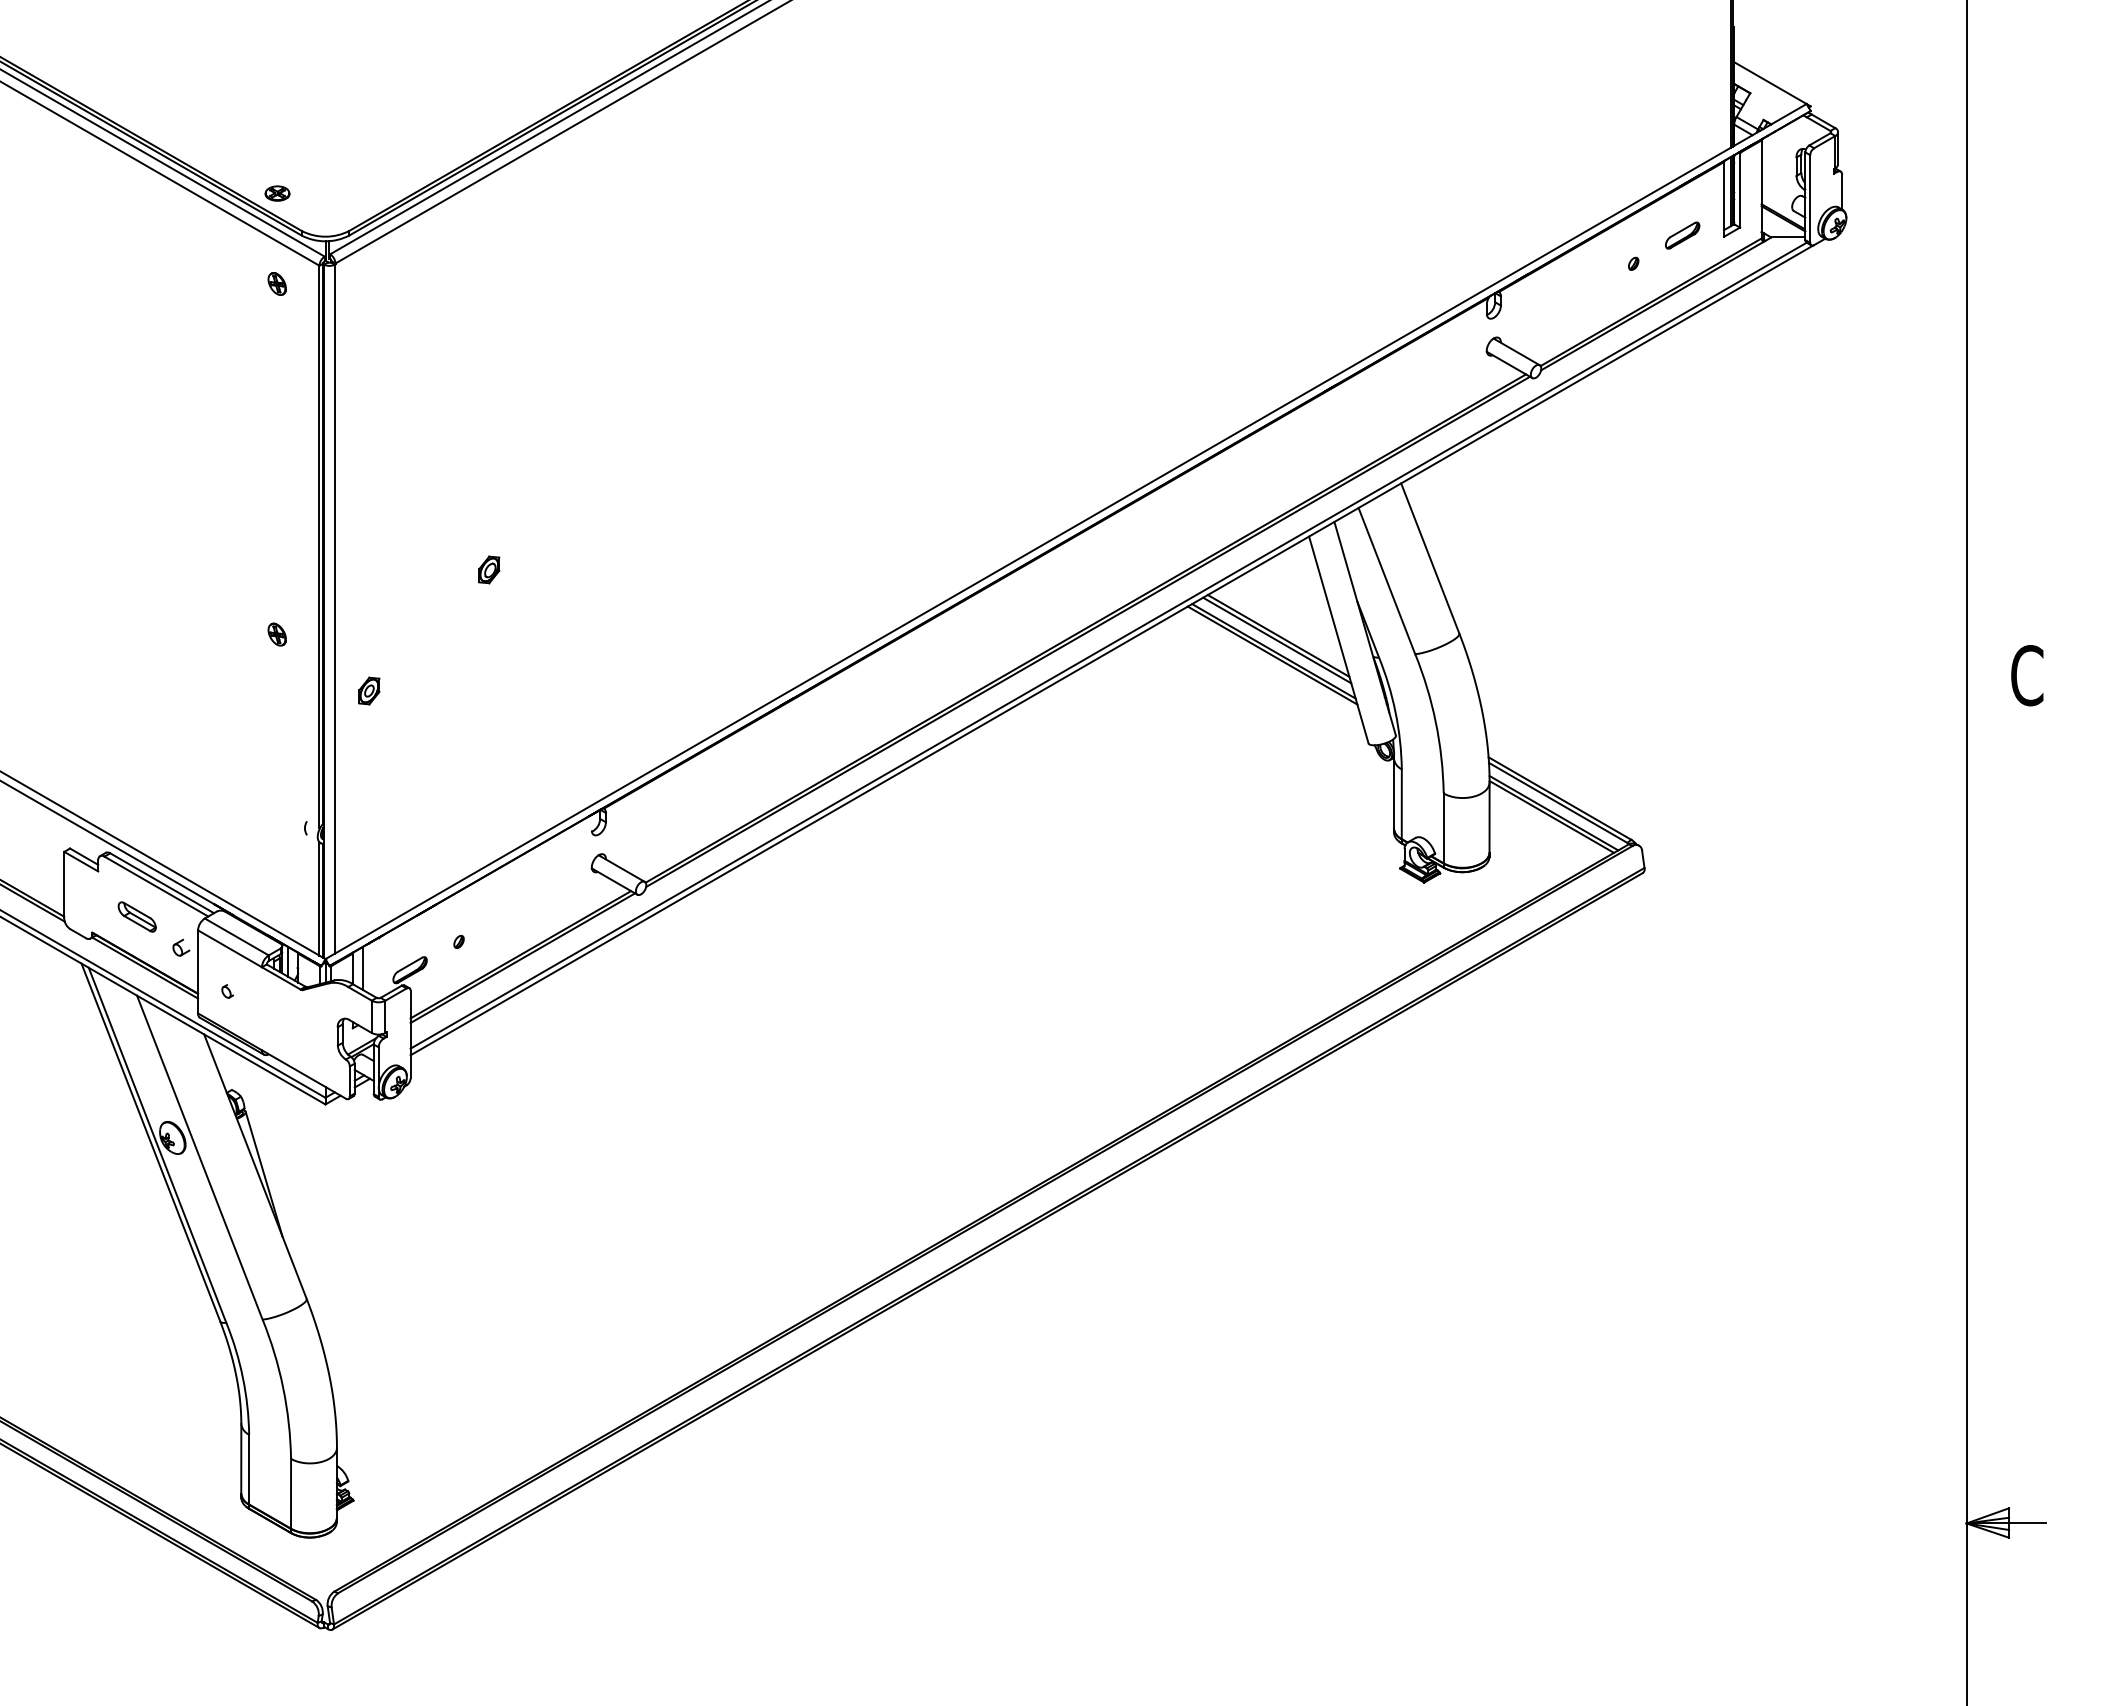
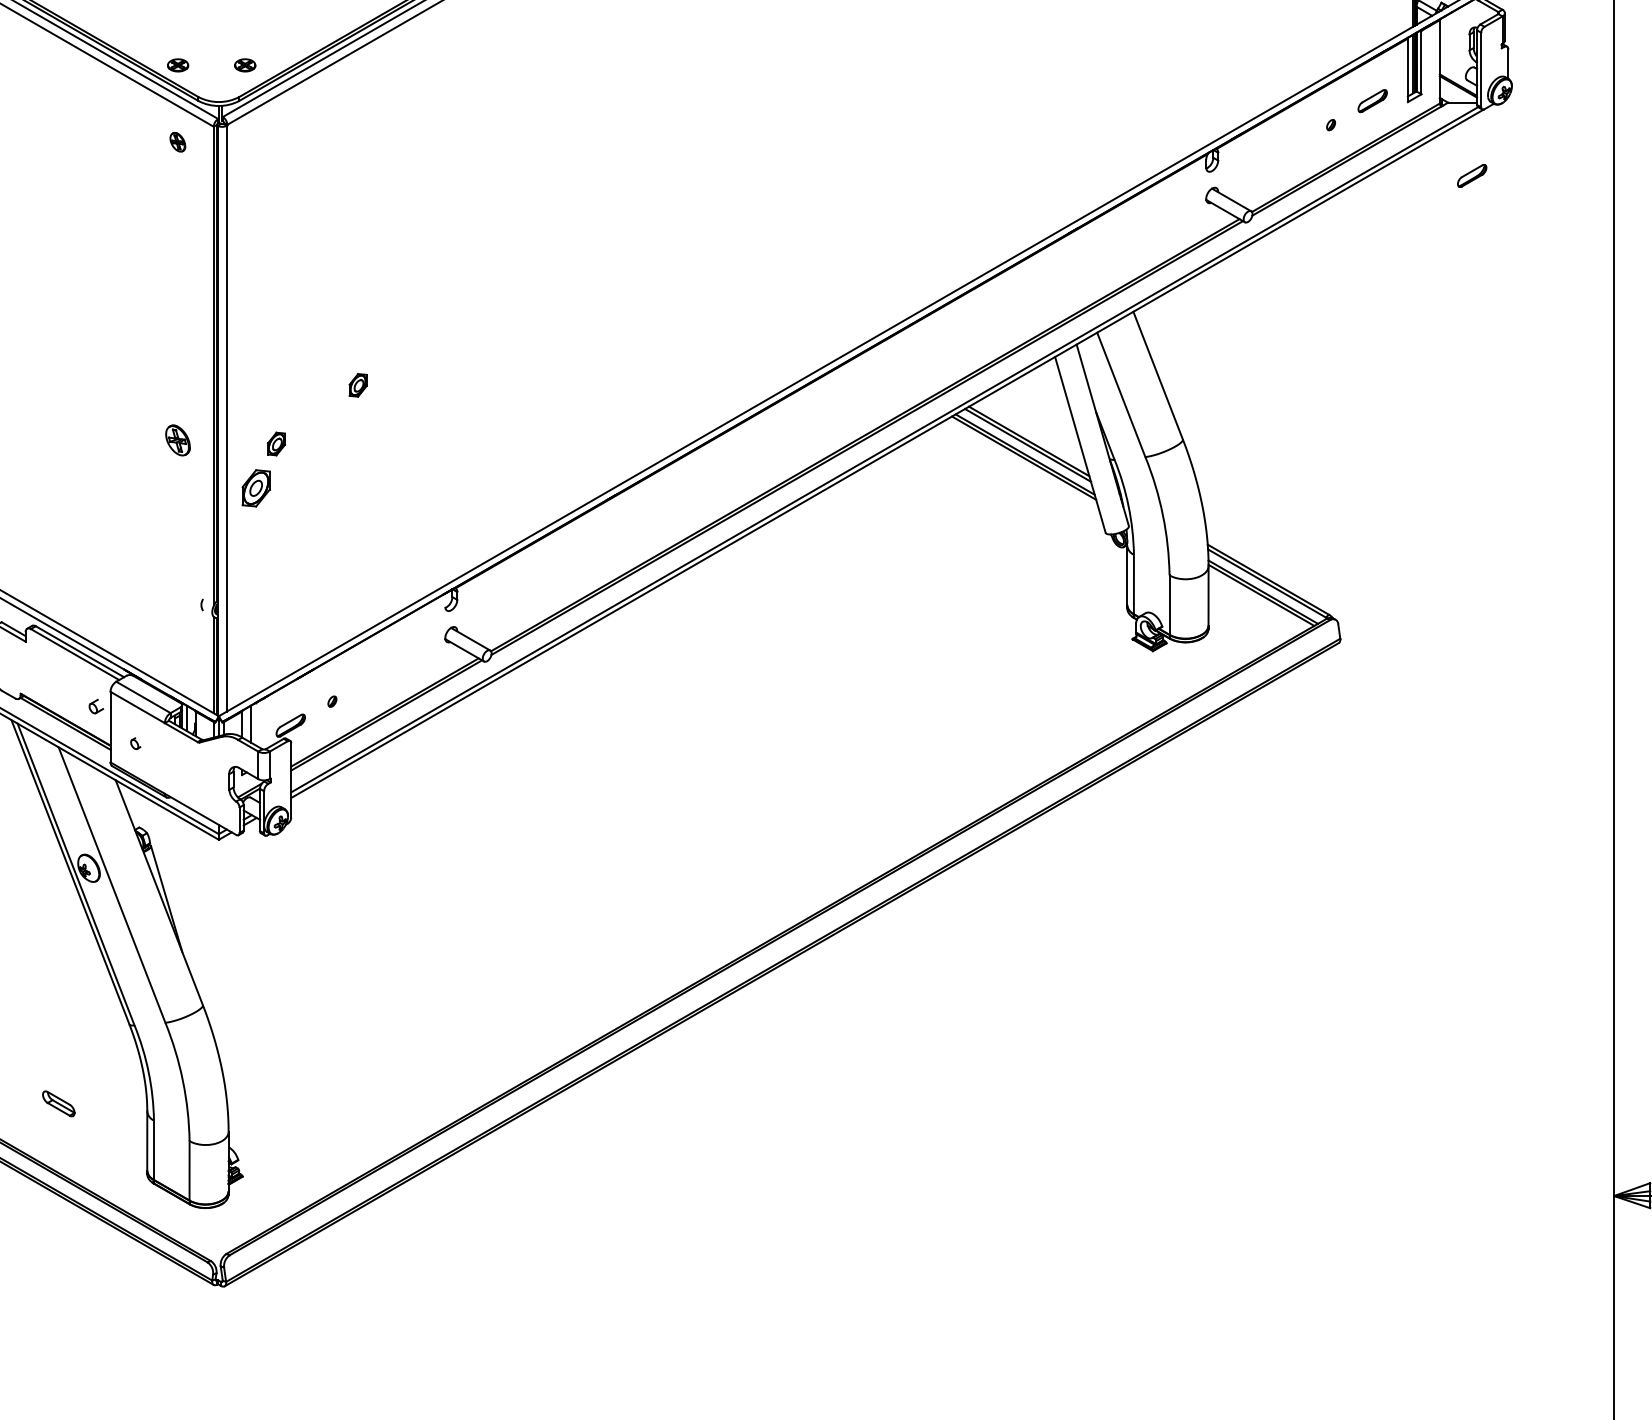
part: (356, 193) -> (245, 65), added
part: (1799, 323) -> (1472, 175), added
part: (276, 634) -> (177, 440), size x1.6
part: (393, 638) -> (276, 443), added
part: (369, 690) -> (256, 487), size x1.6
part: (136, 916) -> (58, 1103), moved

